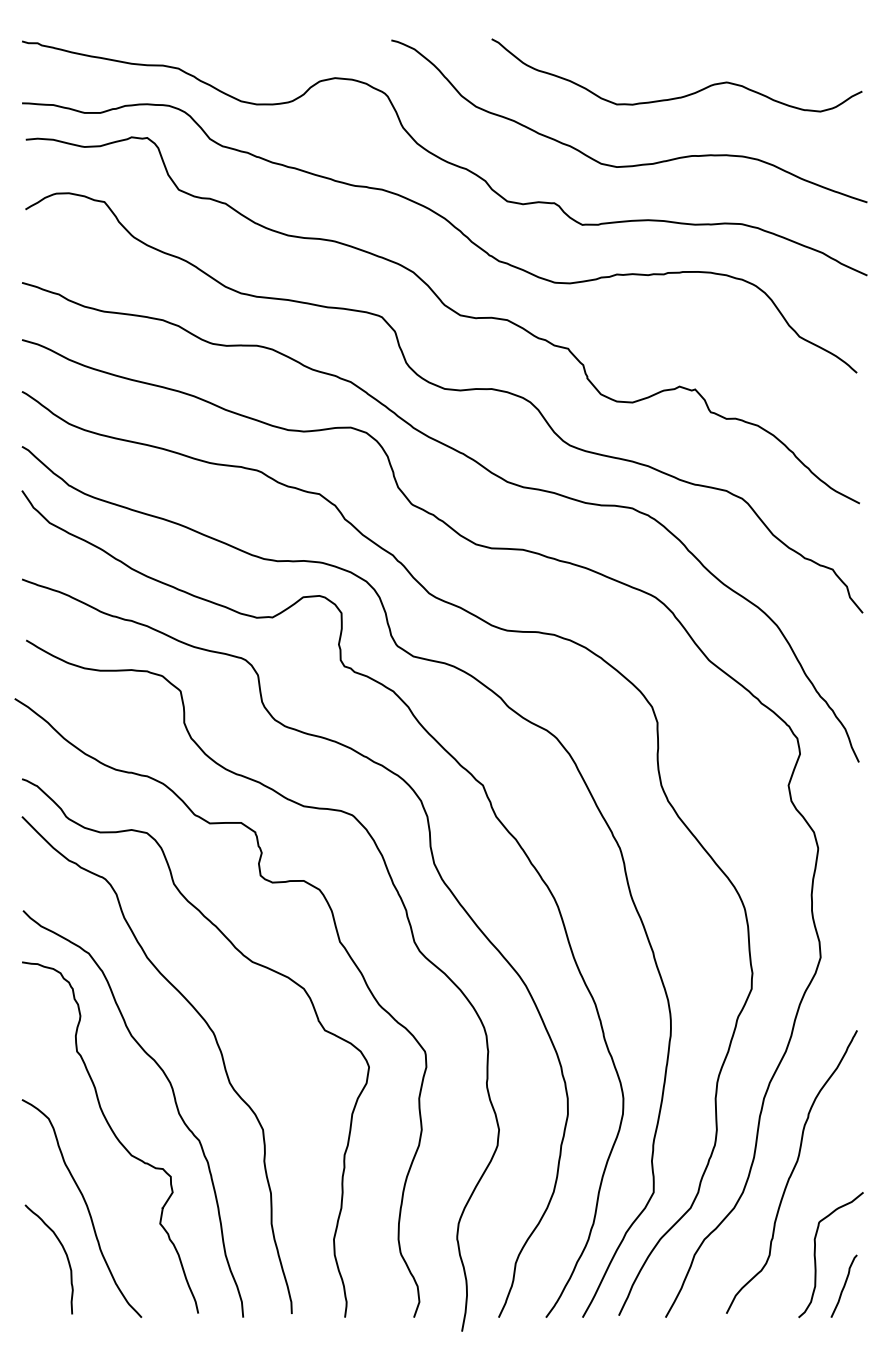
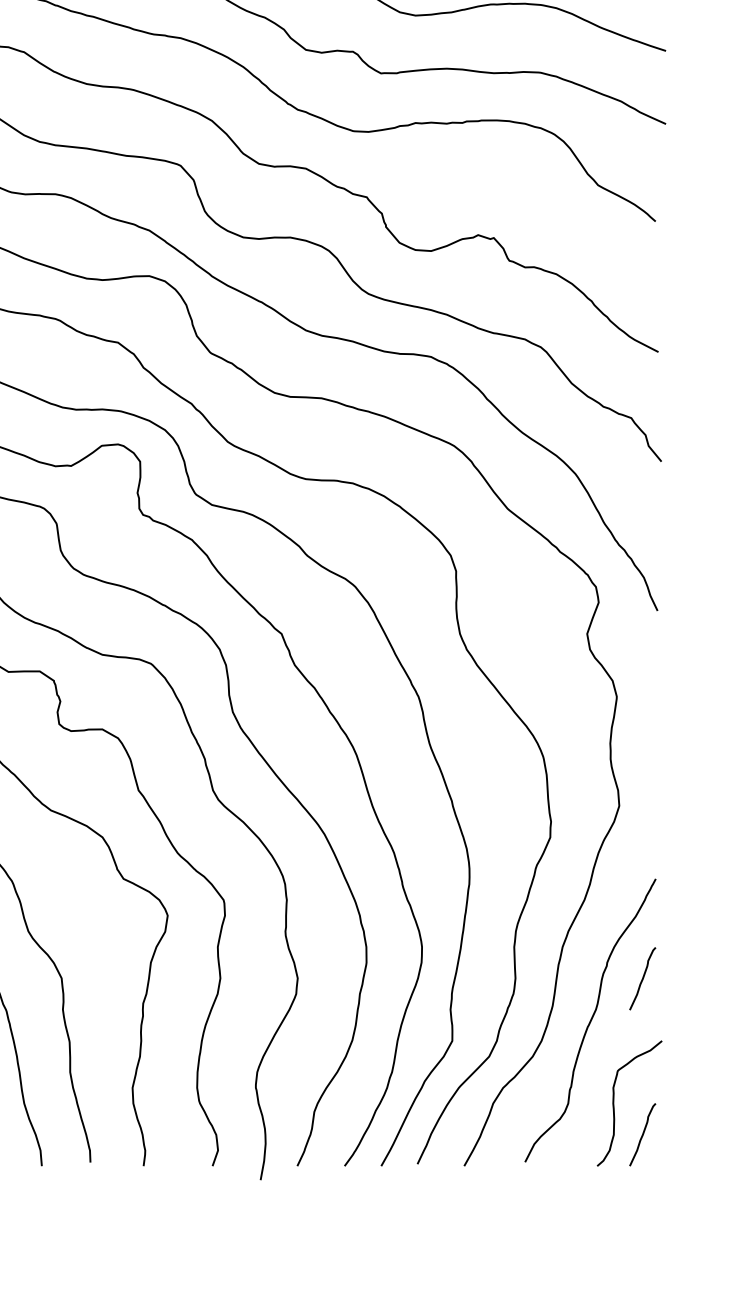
curve: (843, 1129) -> (642, 978), added

